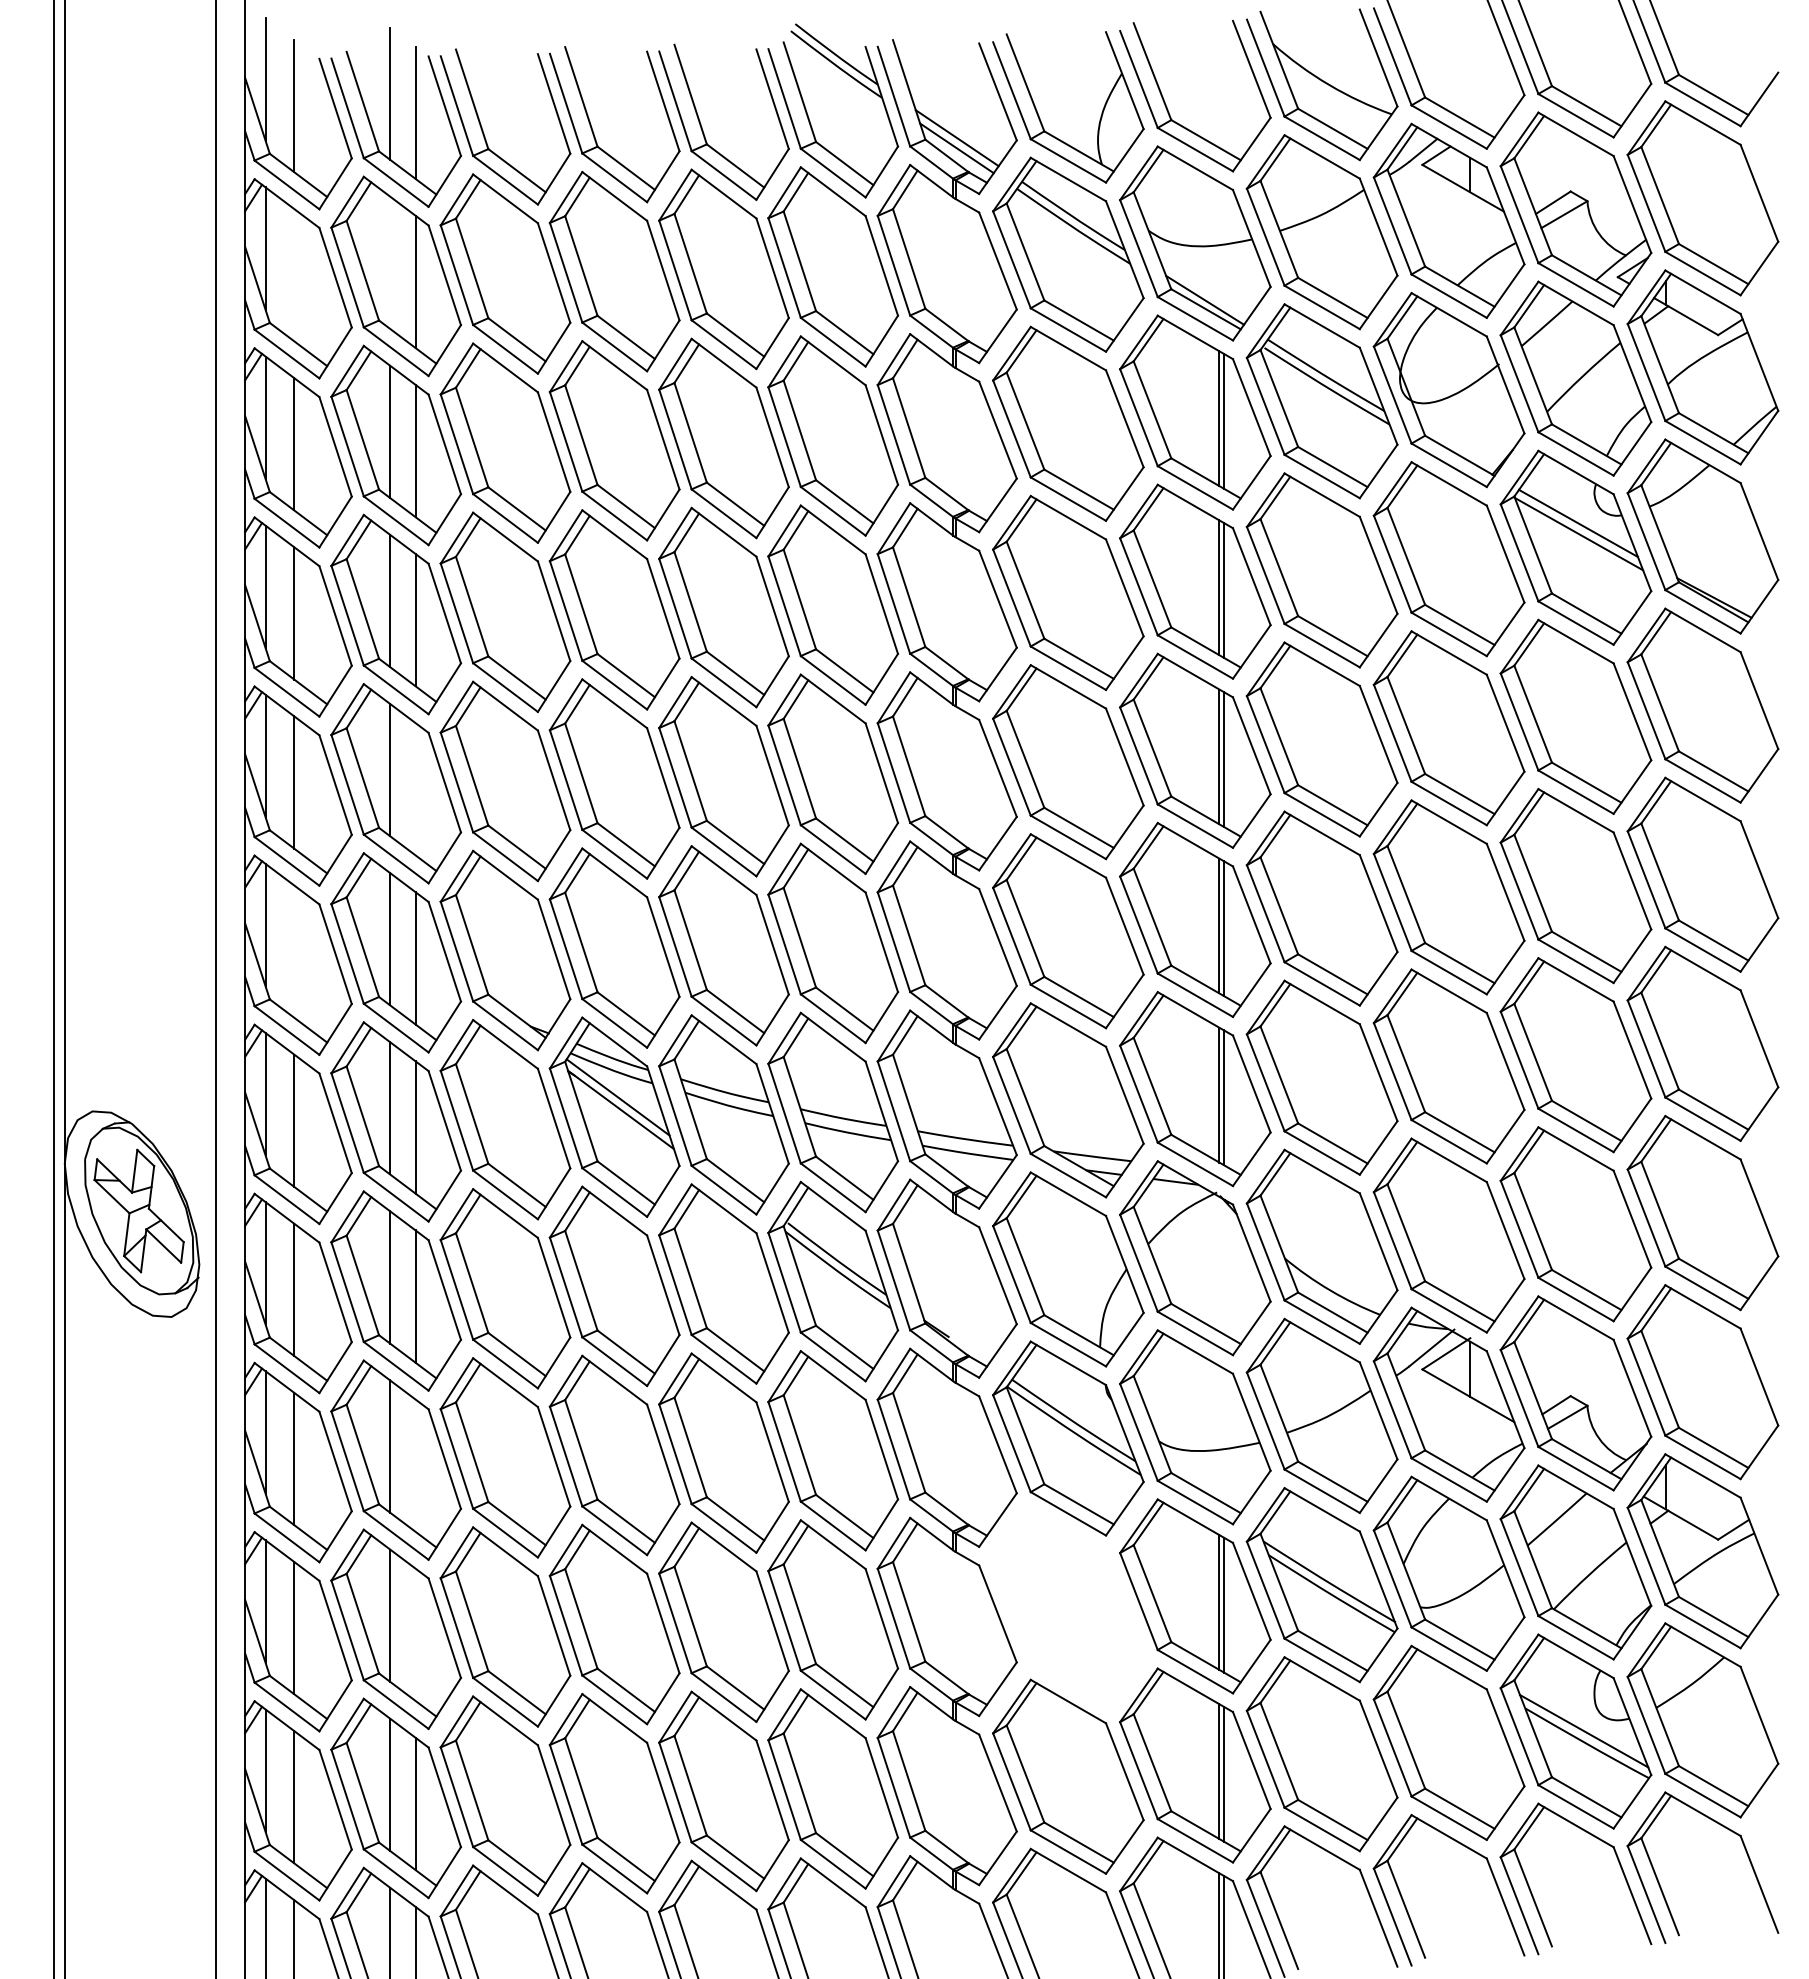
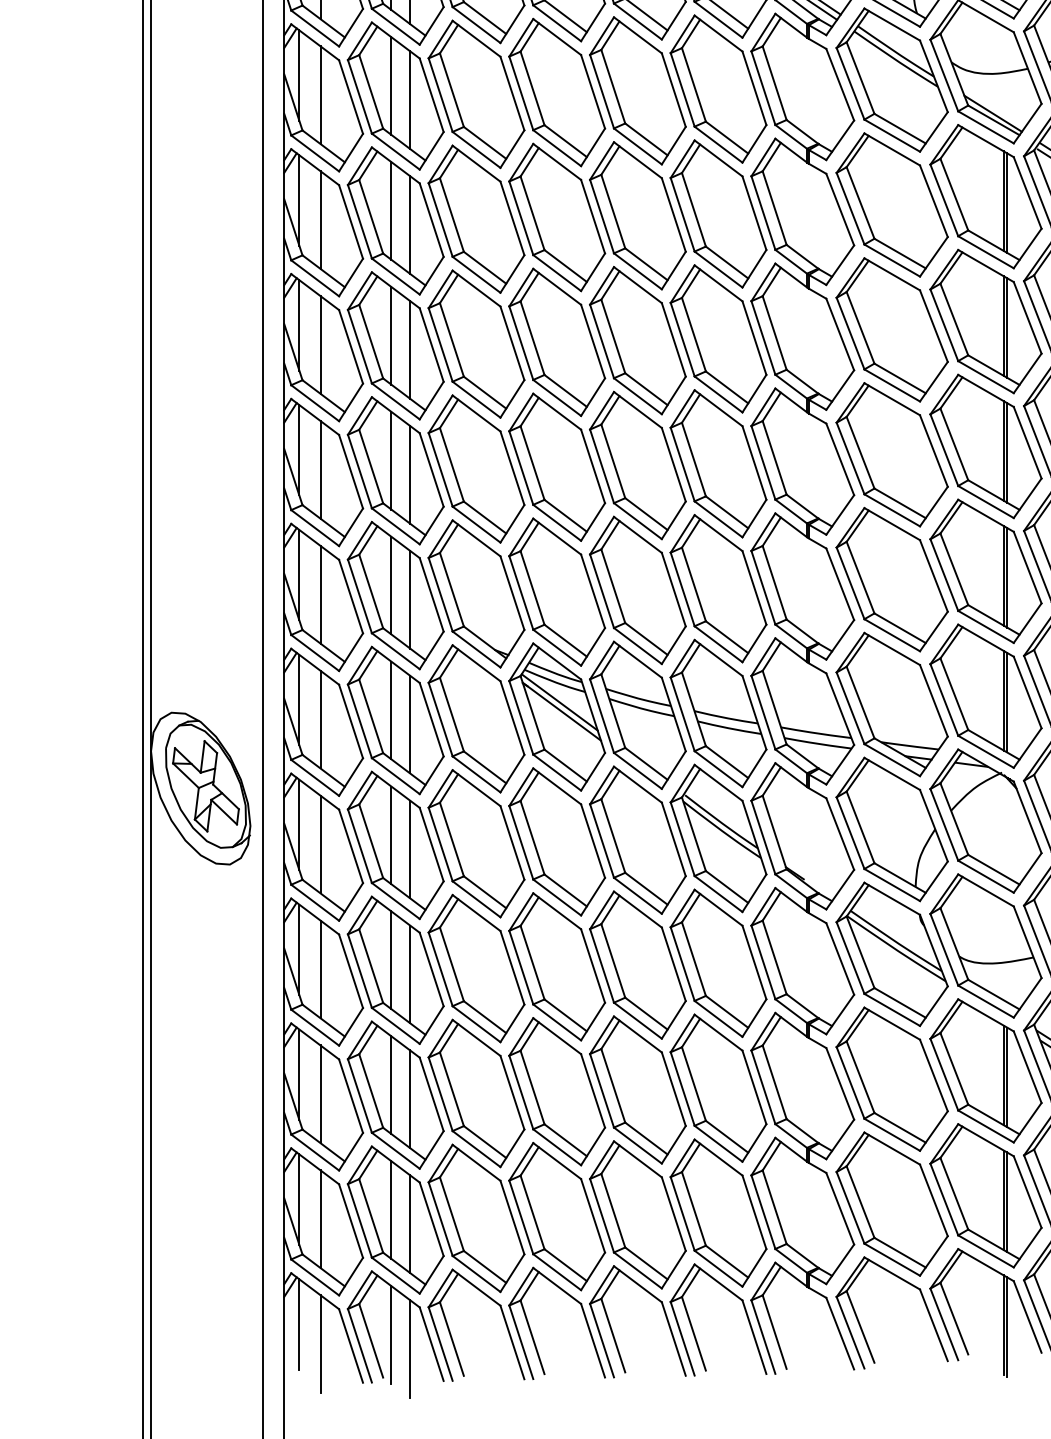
line: (390, 262) -> (391, 85), added
line: (294, 275) -> (320, 95), added
line: (415, 789) -> (410, 475), added
line: (294, 951) -> (320, 594), added
line: (415, 1465) -> (410, 974), added
part: (1068, 1607) -> (892, 1079), added
line: (415, 1634) -> (410, 1099), added

